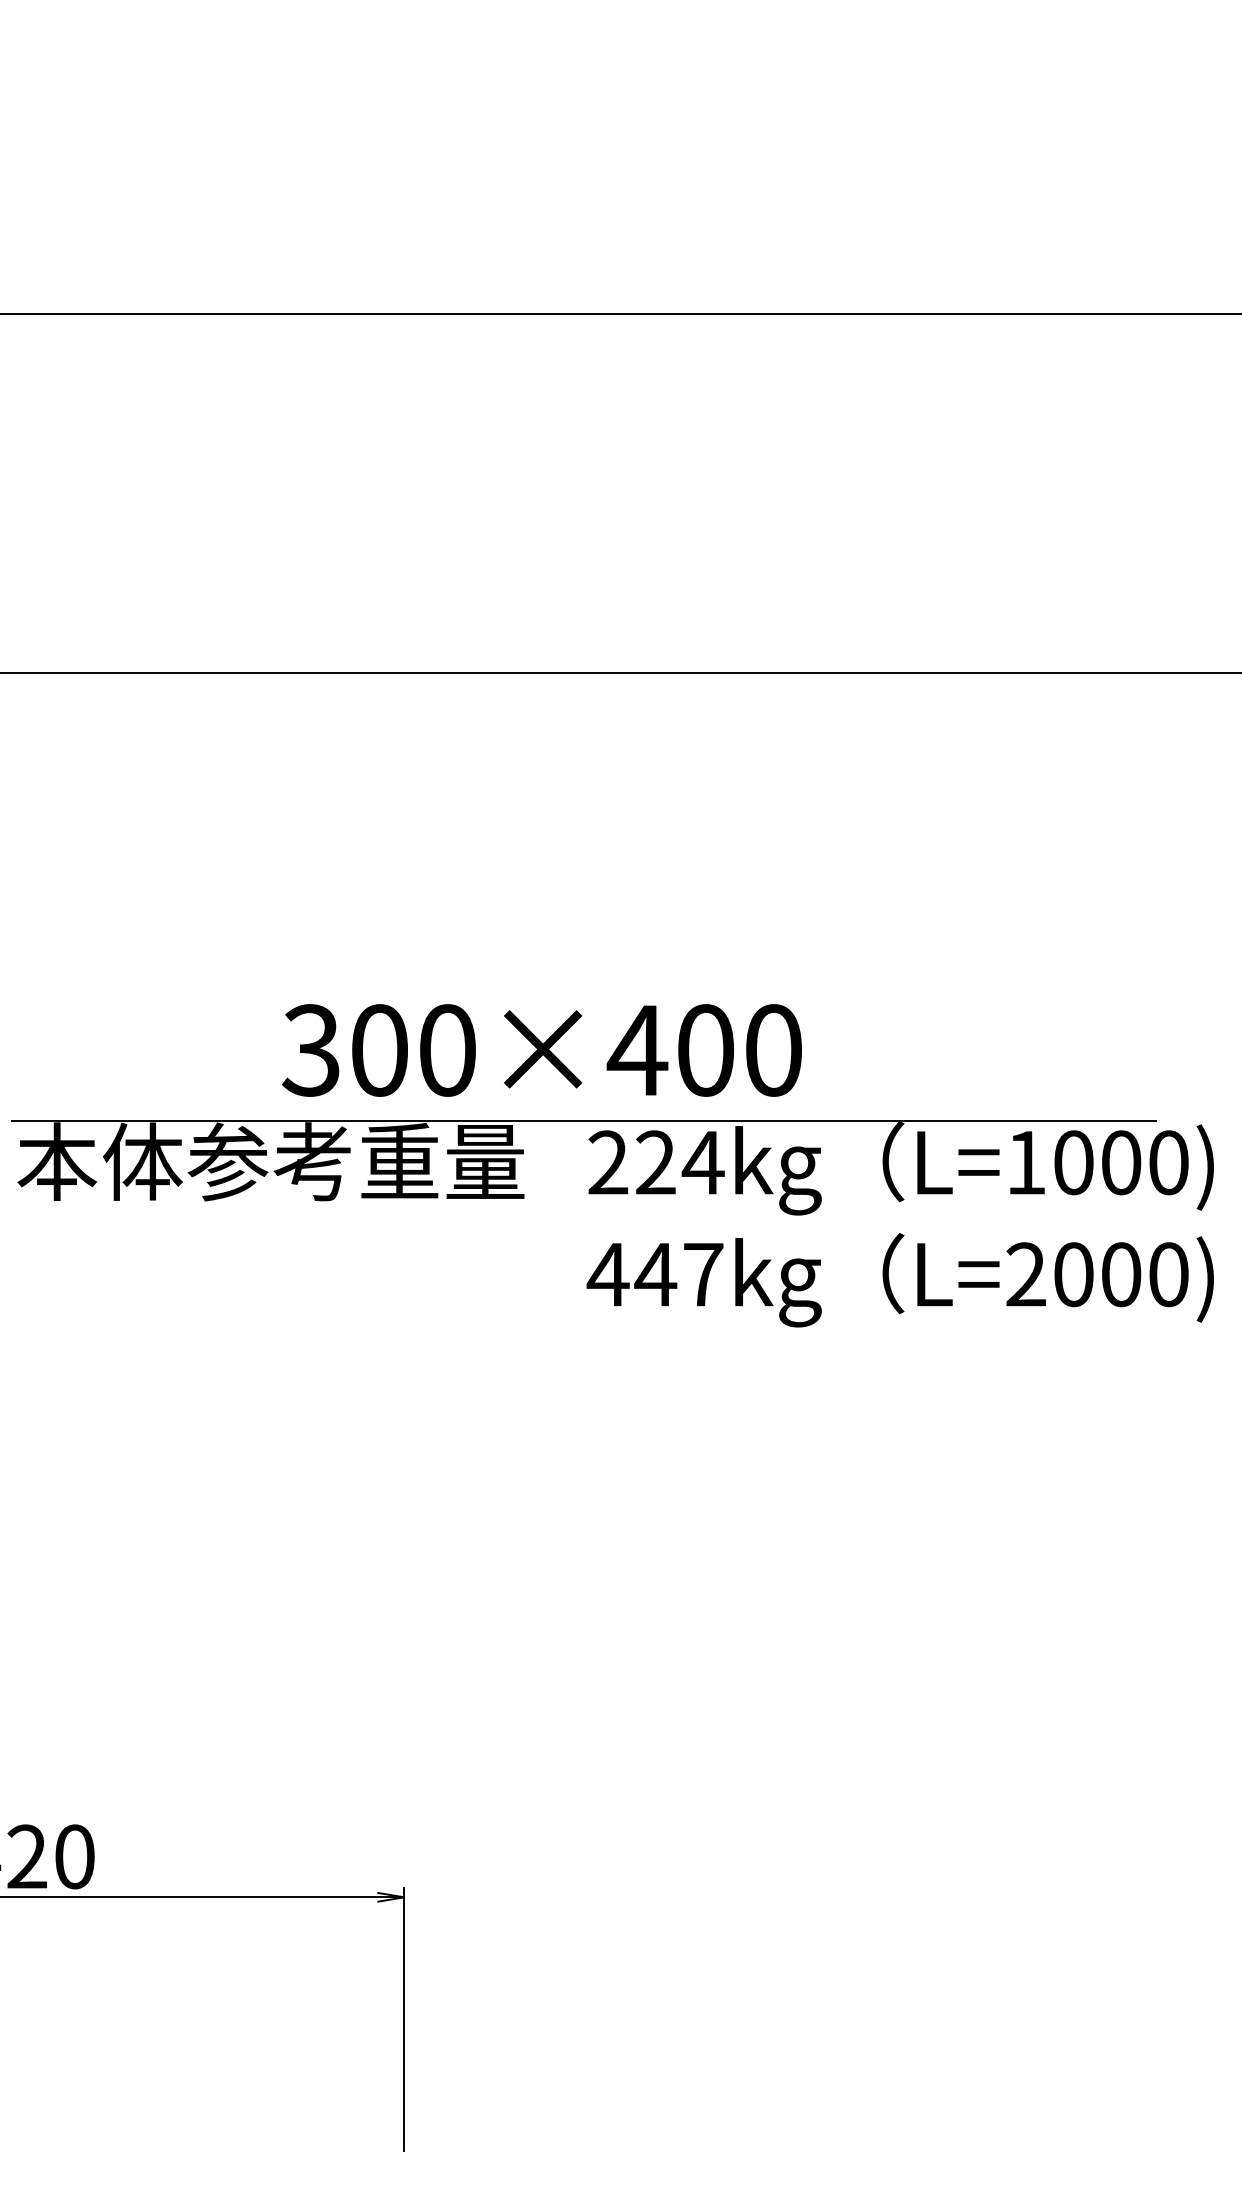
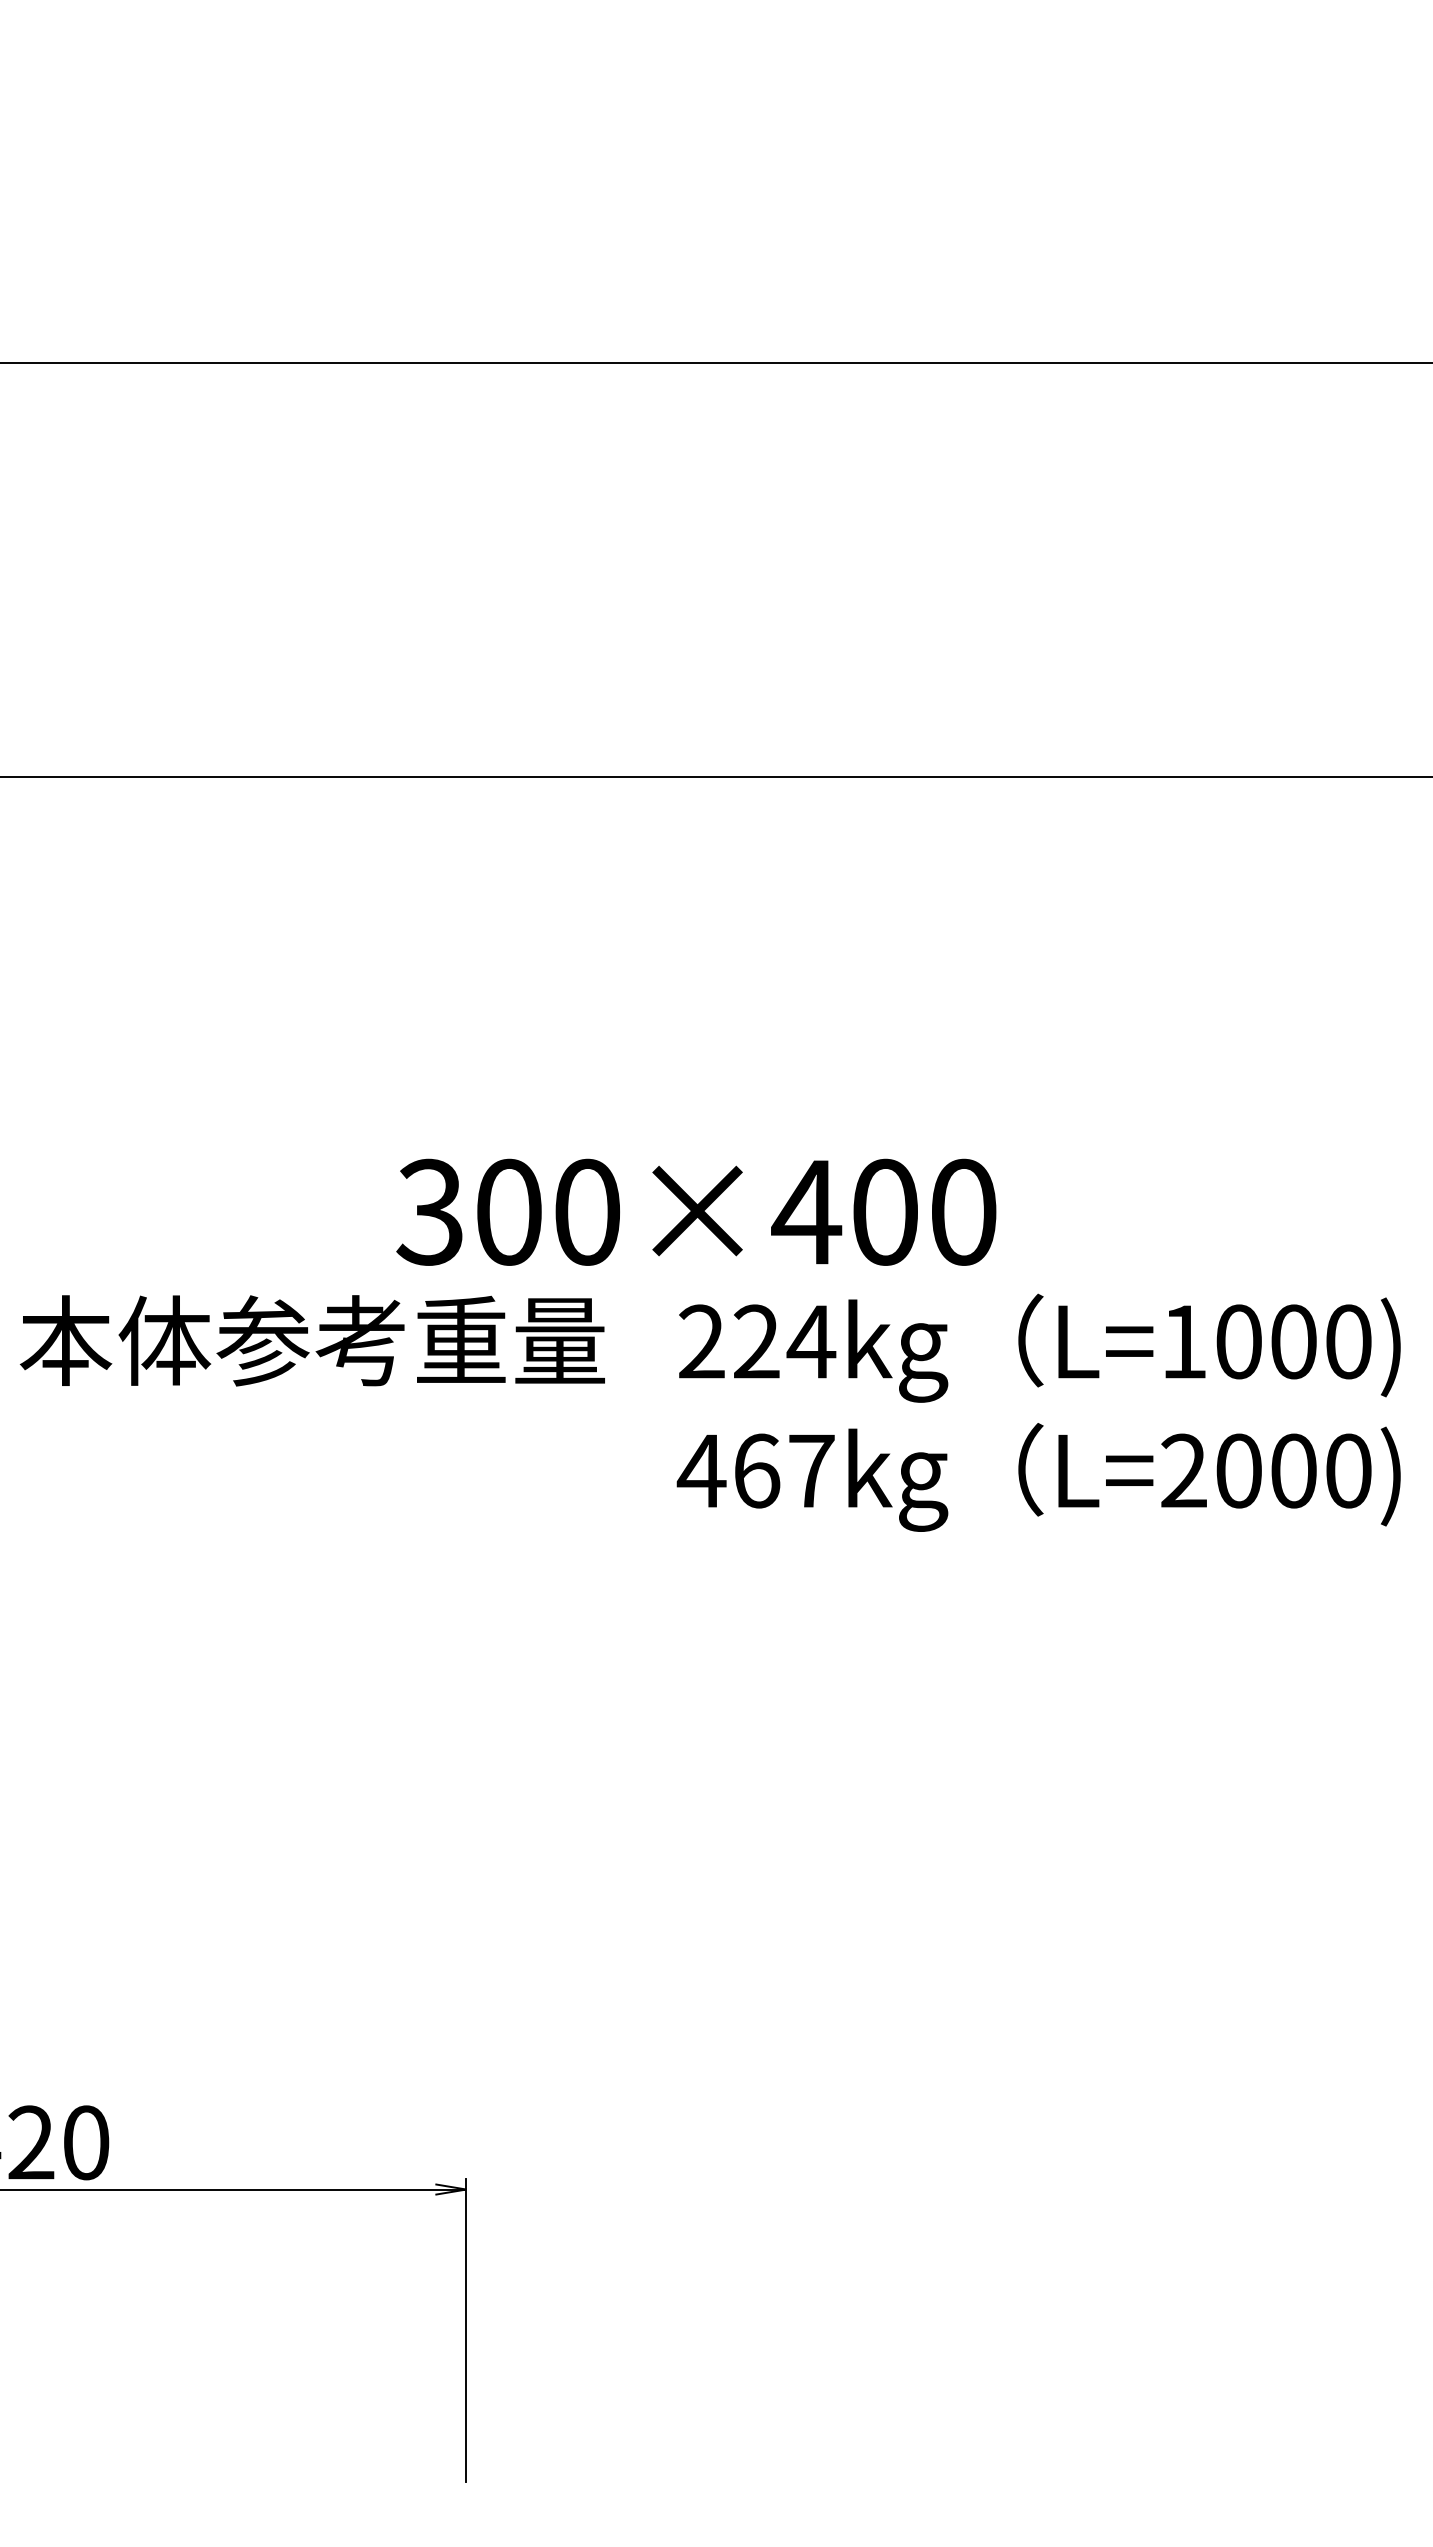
text: (542, 1049) -> (696, 1211), moved
line: (583, 1121) -> (673, 1294), removed
text: (655, 1274) -> (756, 1470), 447kg -> 467kg

